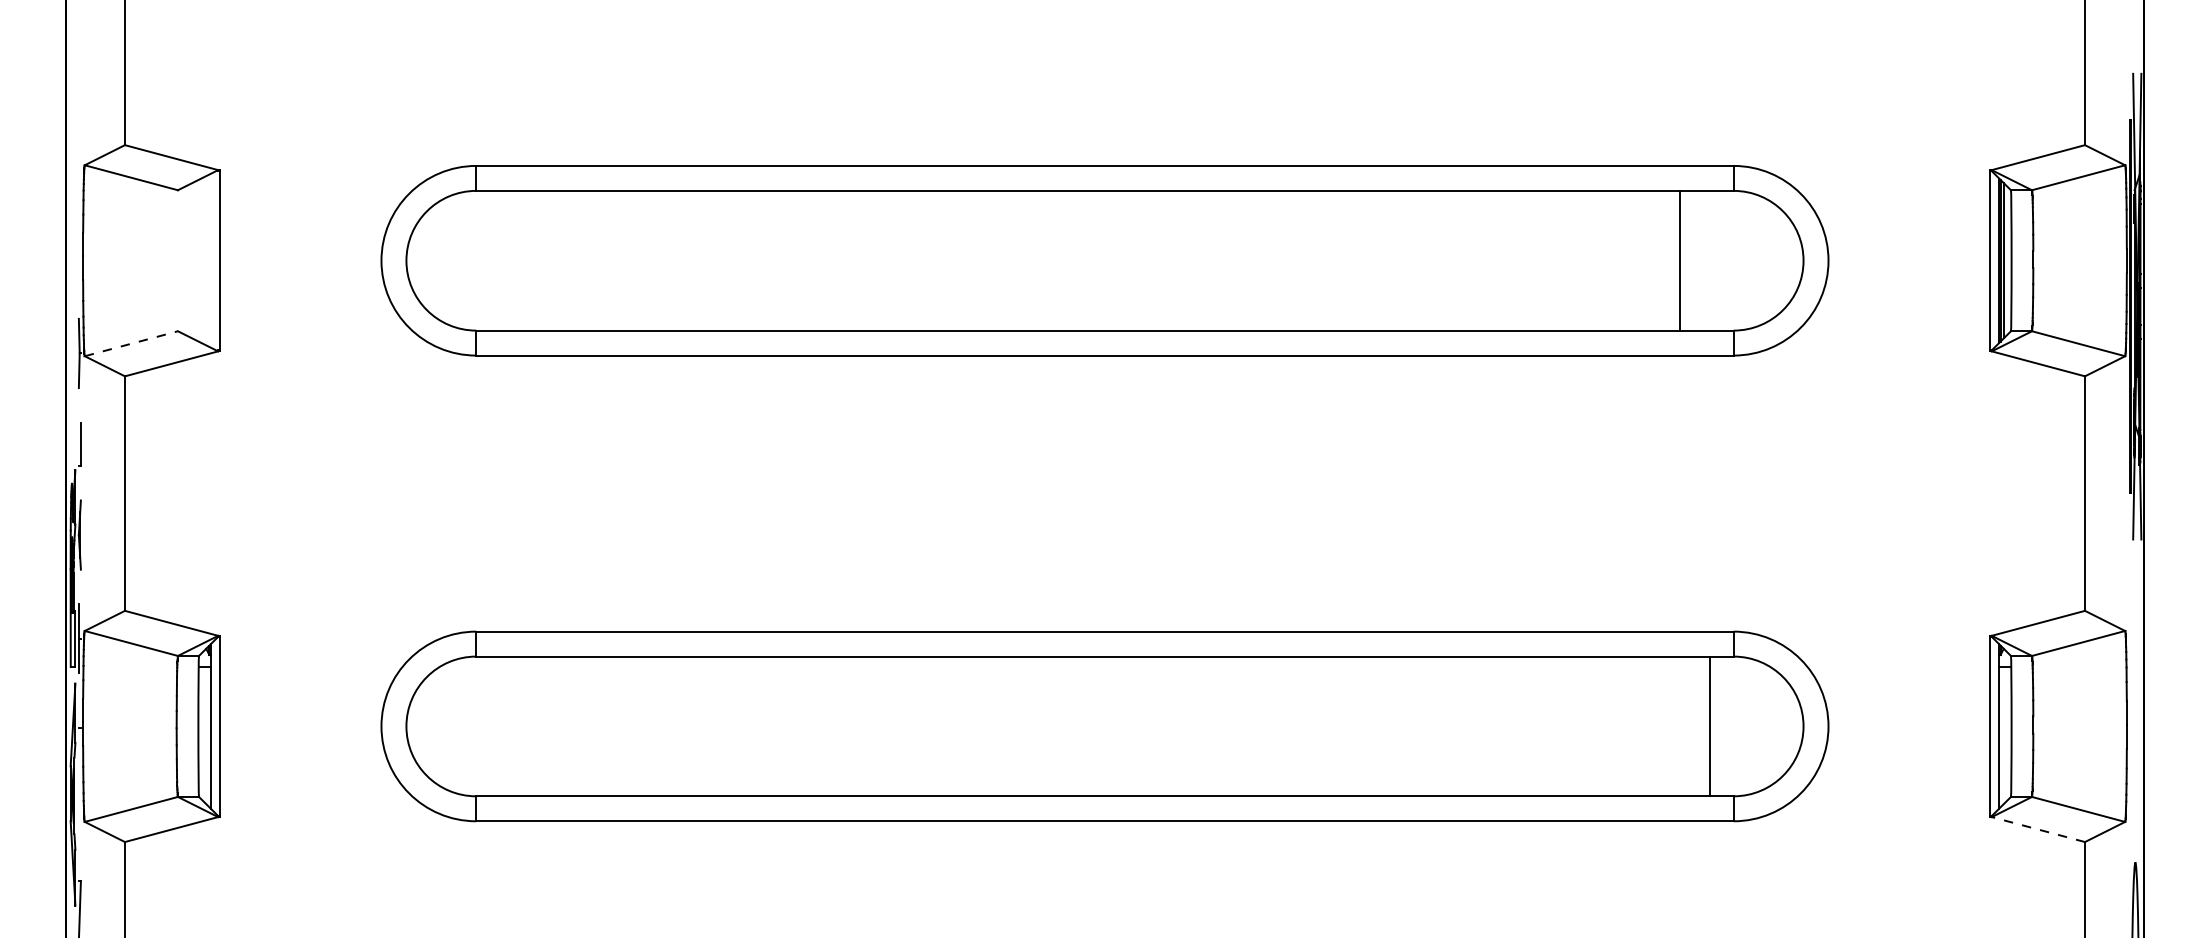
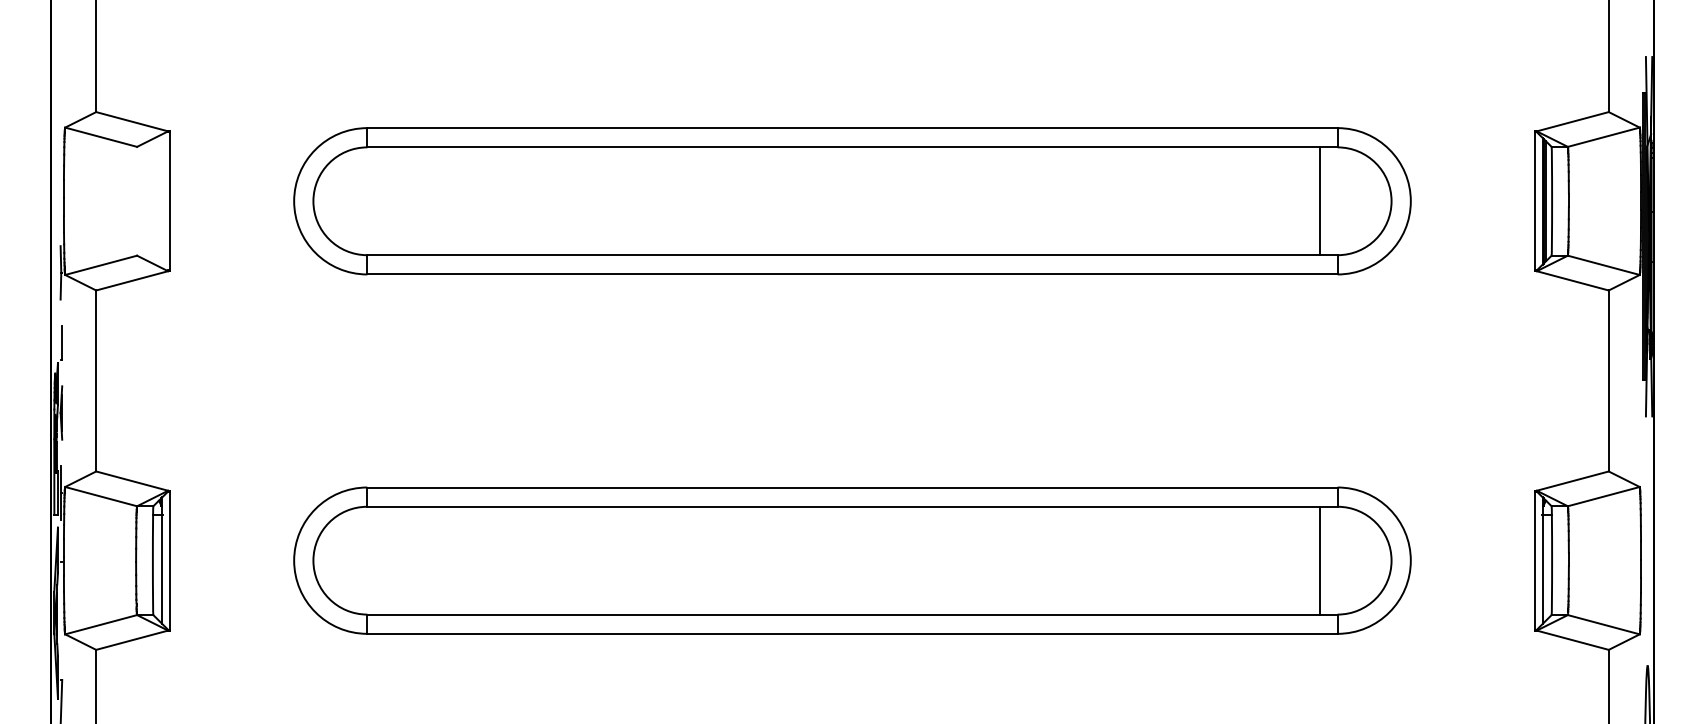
line: (1680, 260) -> (1319, 201), moved
line: (131, 343) -> (101, 265), dashed -> solid
line: (2037, 829) -> (1572, 640), dashed -> solid

